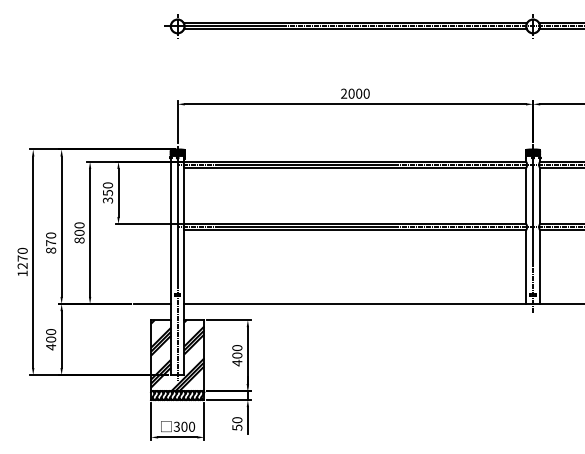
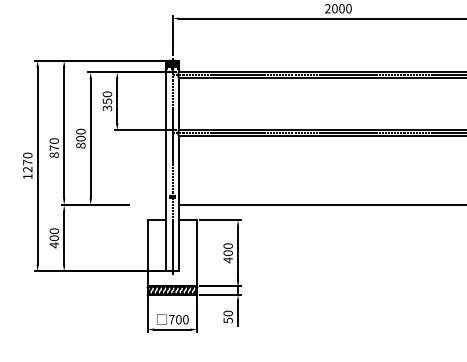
line: (152, 304) -> (149, 205), removed
hatch: (177, 355) -> (172, 253), removed
text: (176, 426) -> (171, 319), 300 -> 700

